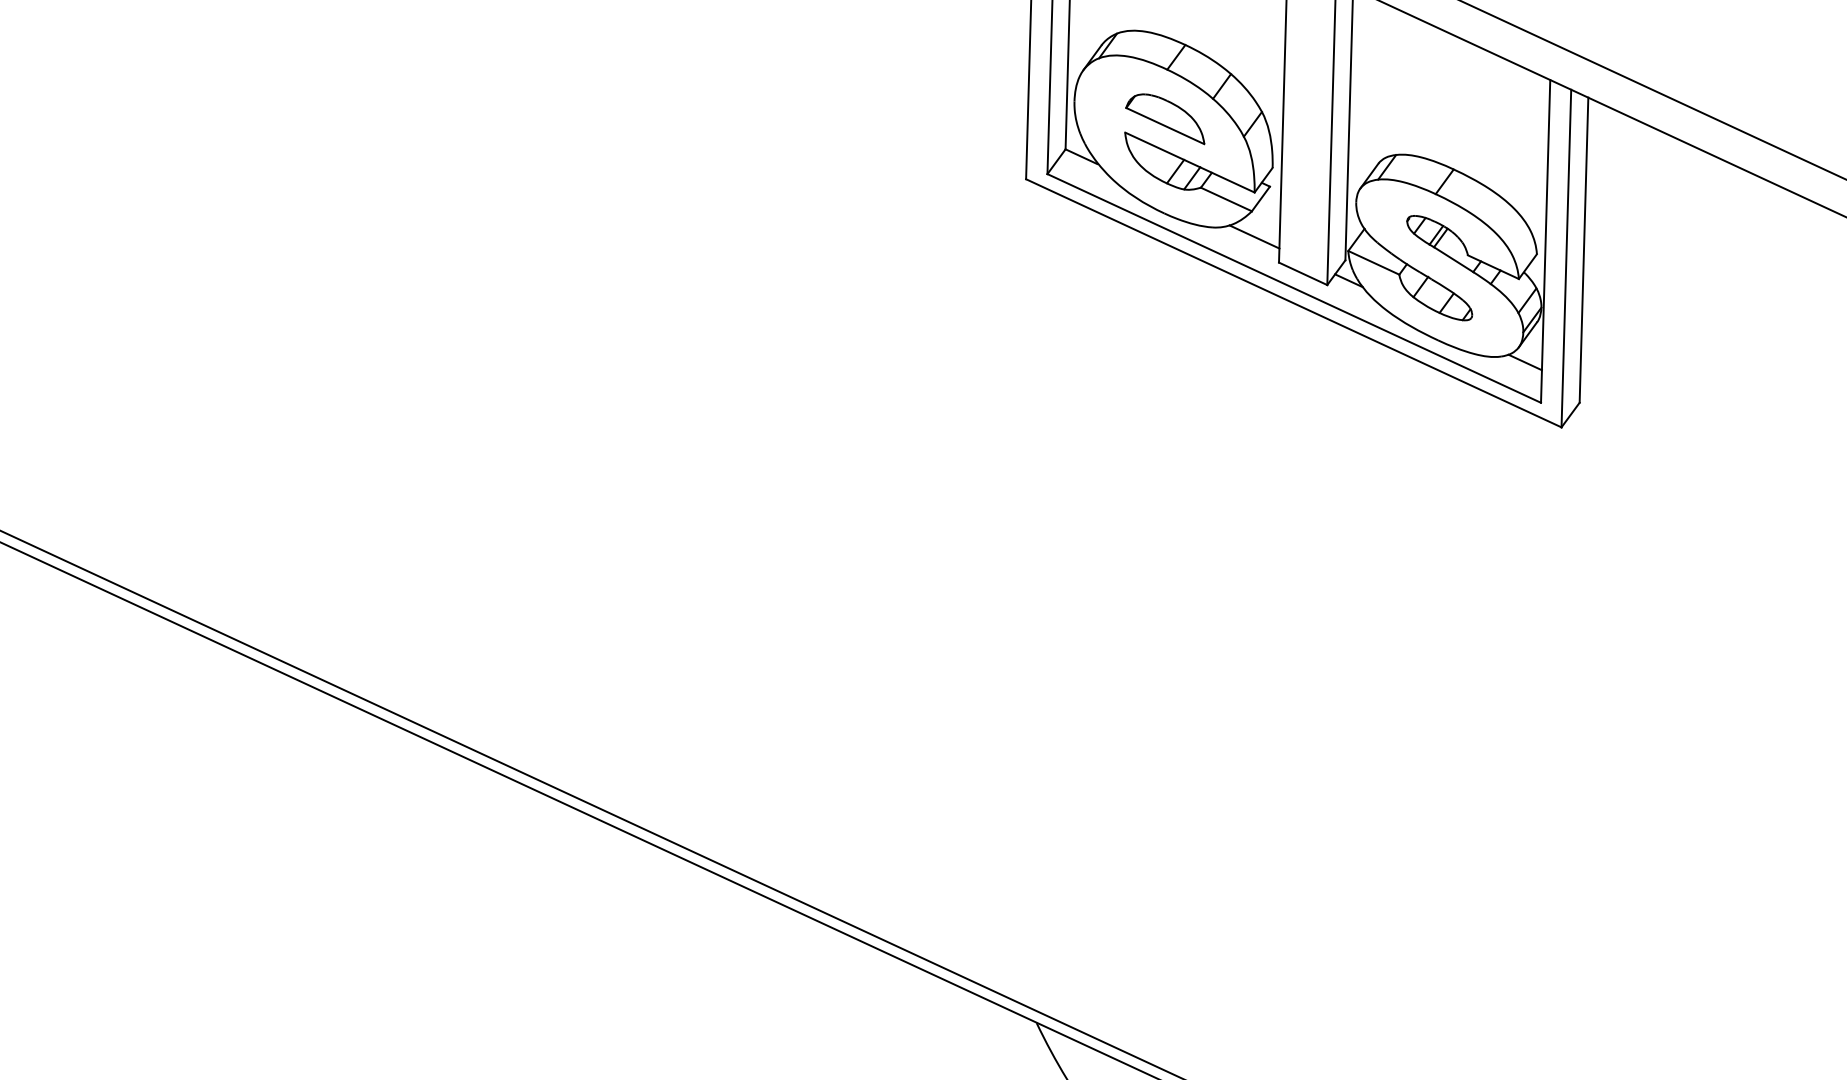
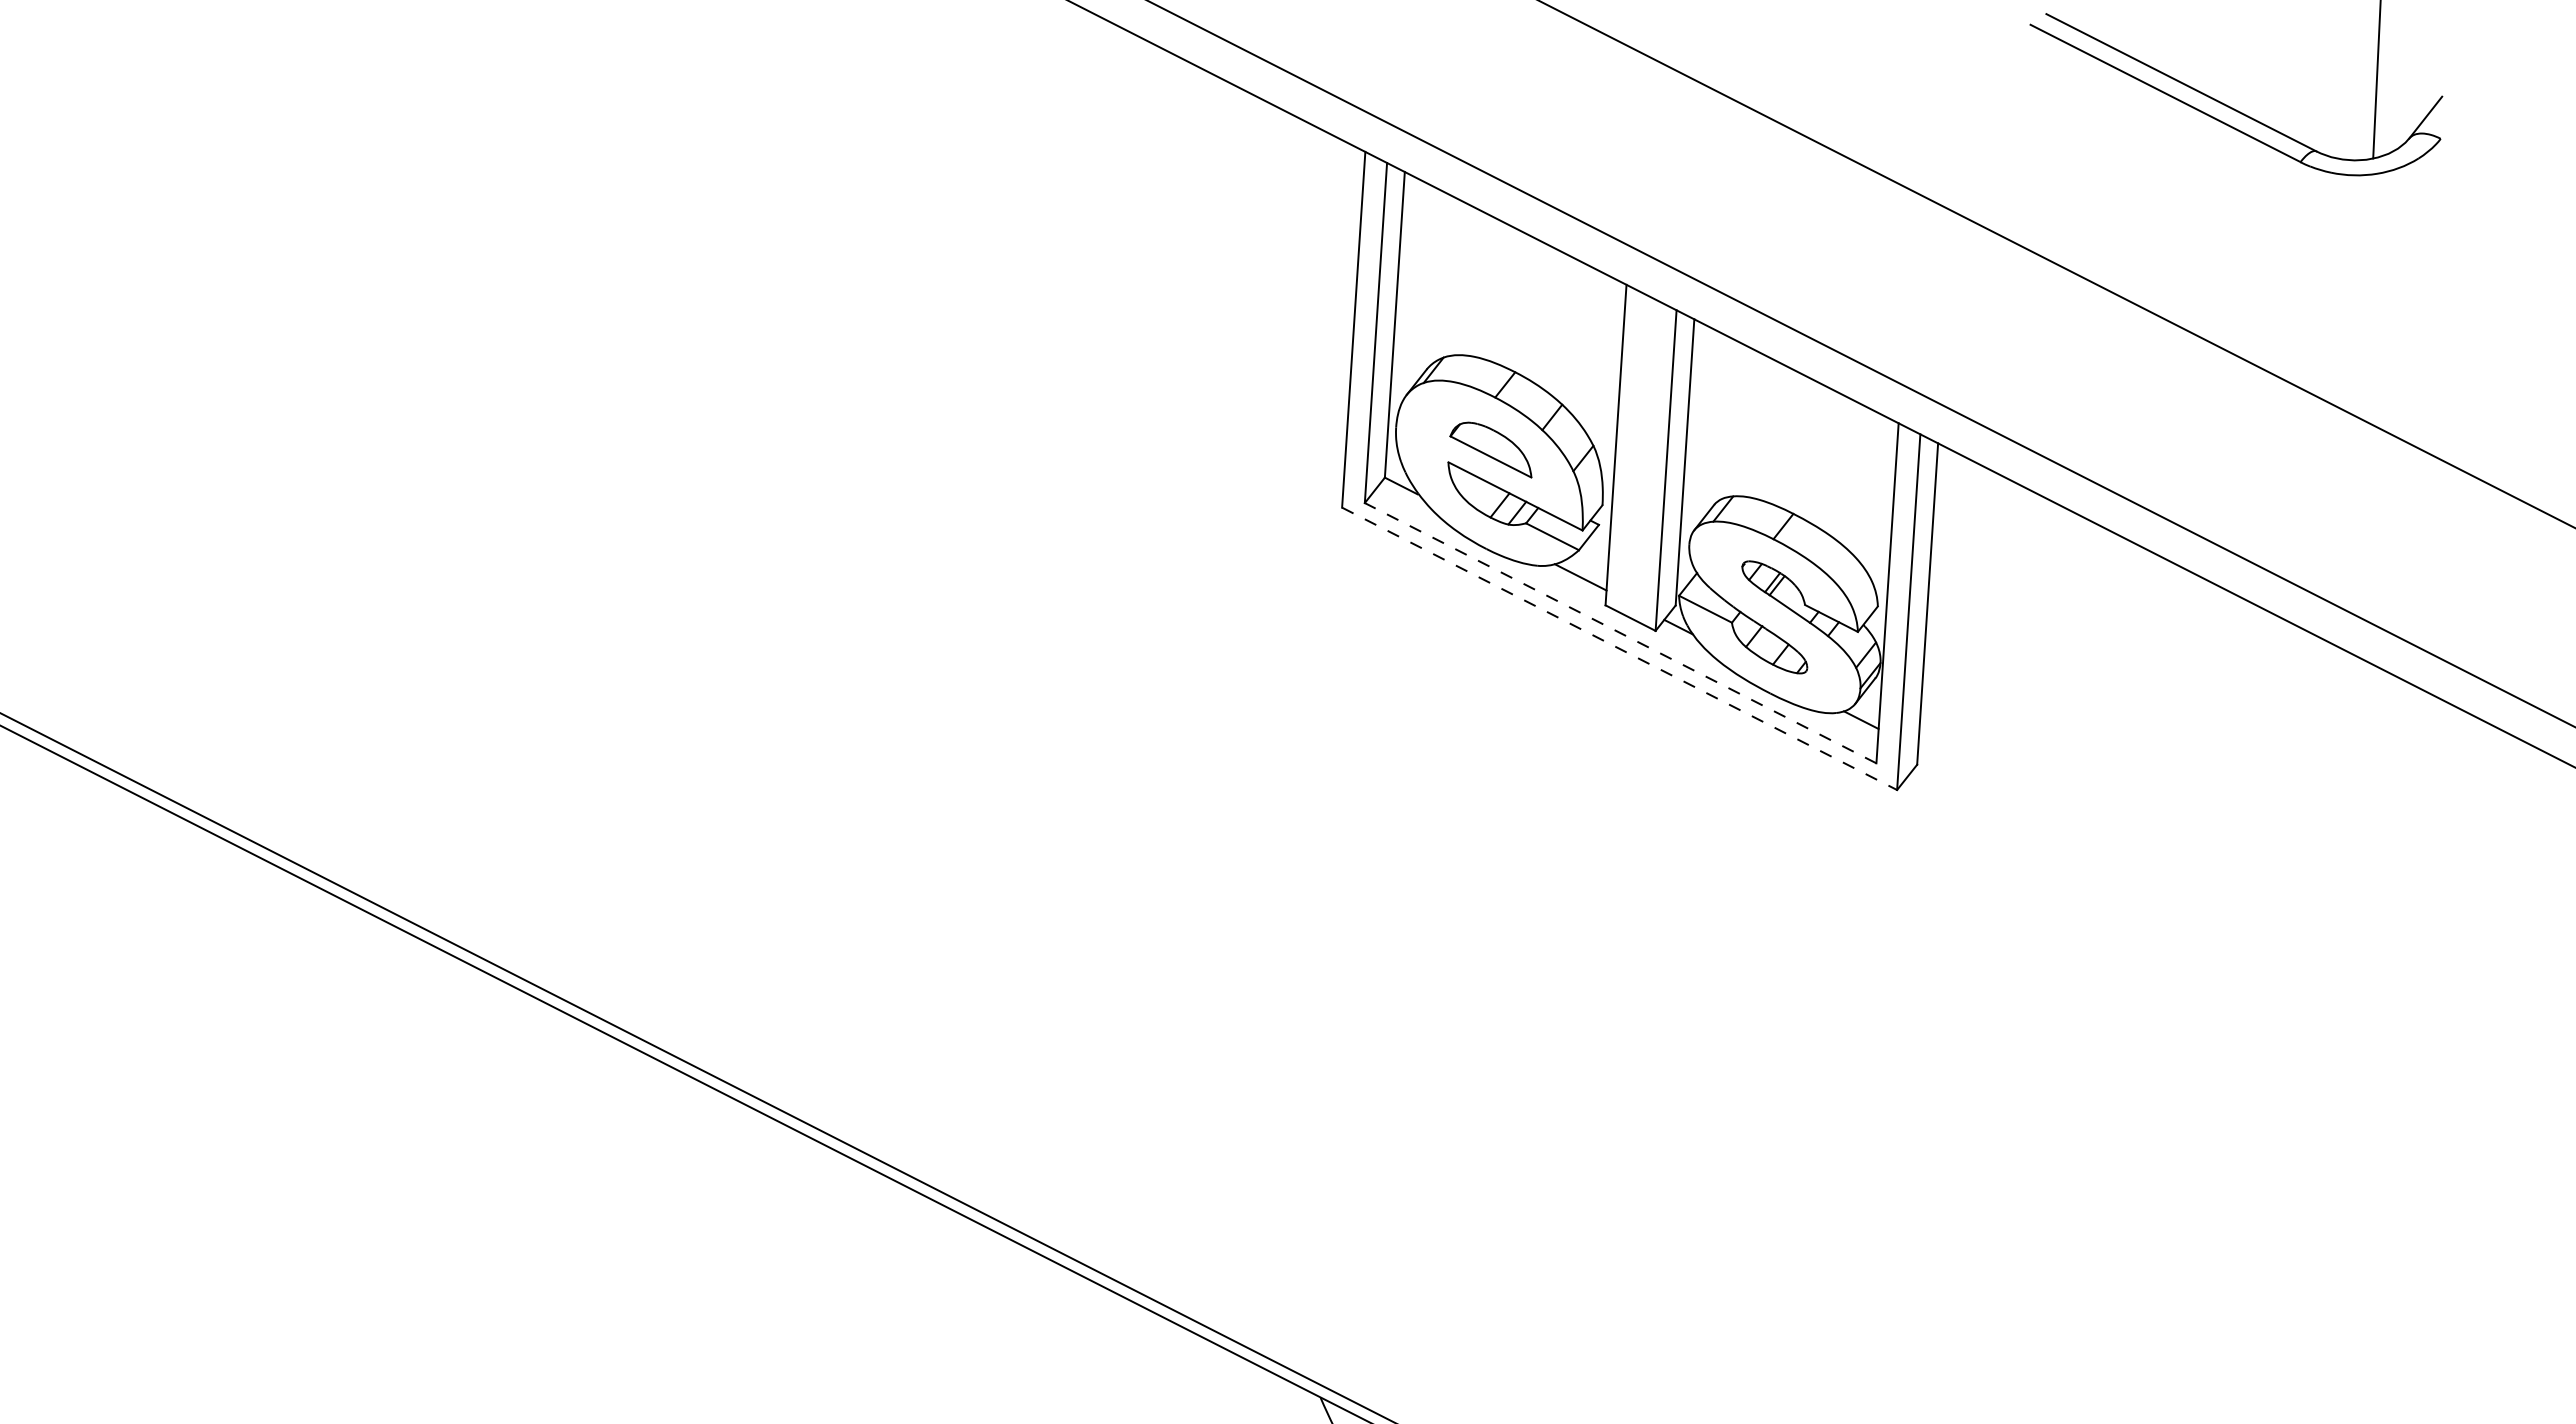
line: (1294, 288) -> (1620, 633), solid -> dashed
line: (1294, 303) -> (1620, 649), solid -> dashed

